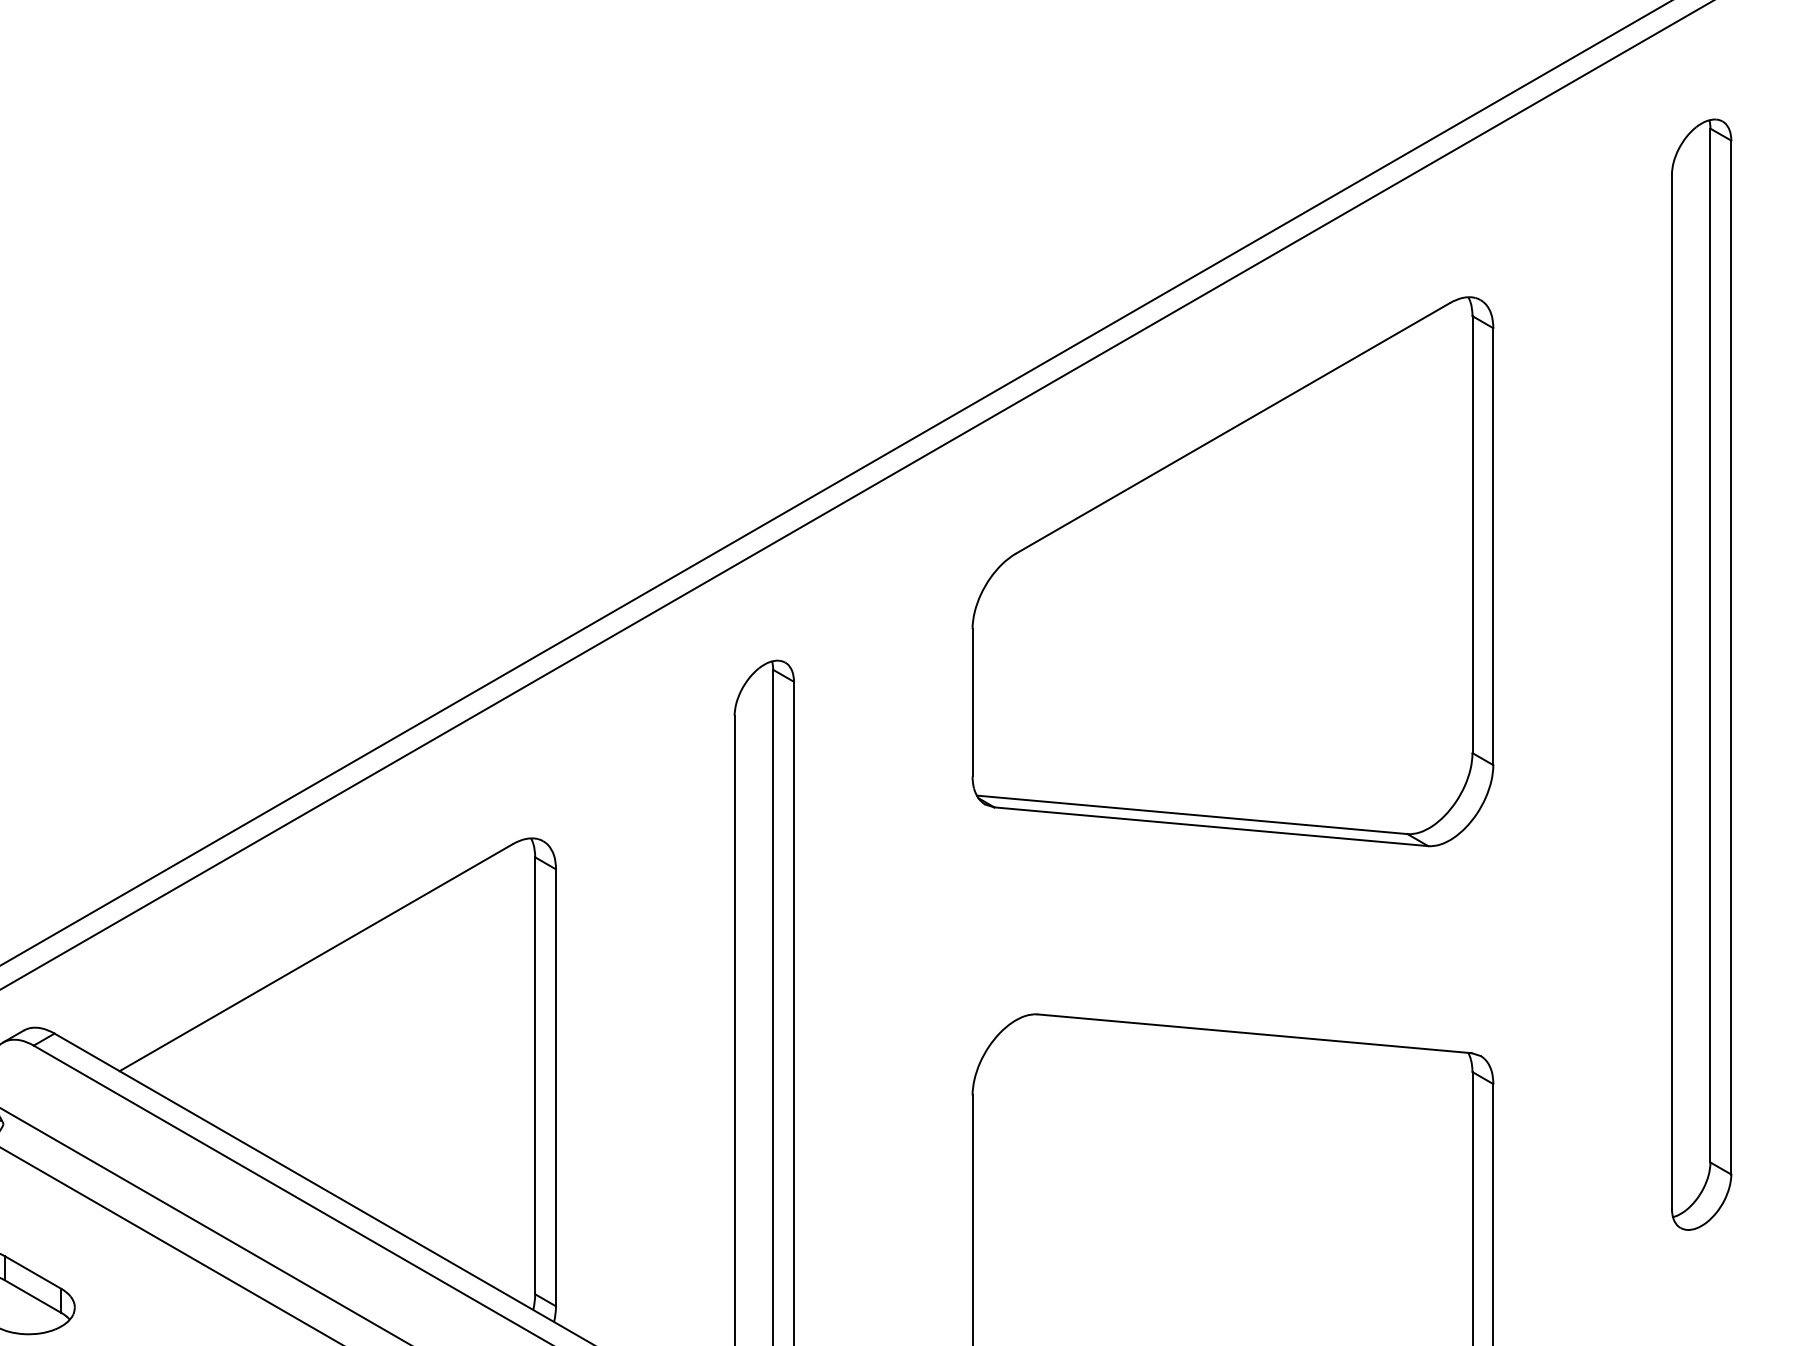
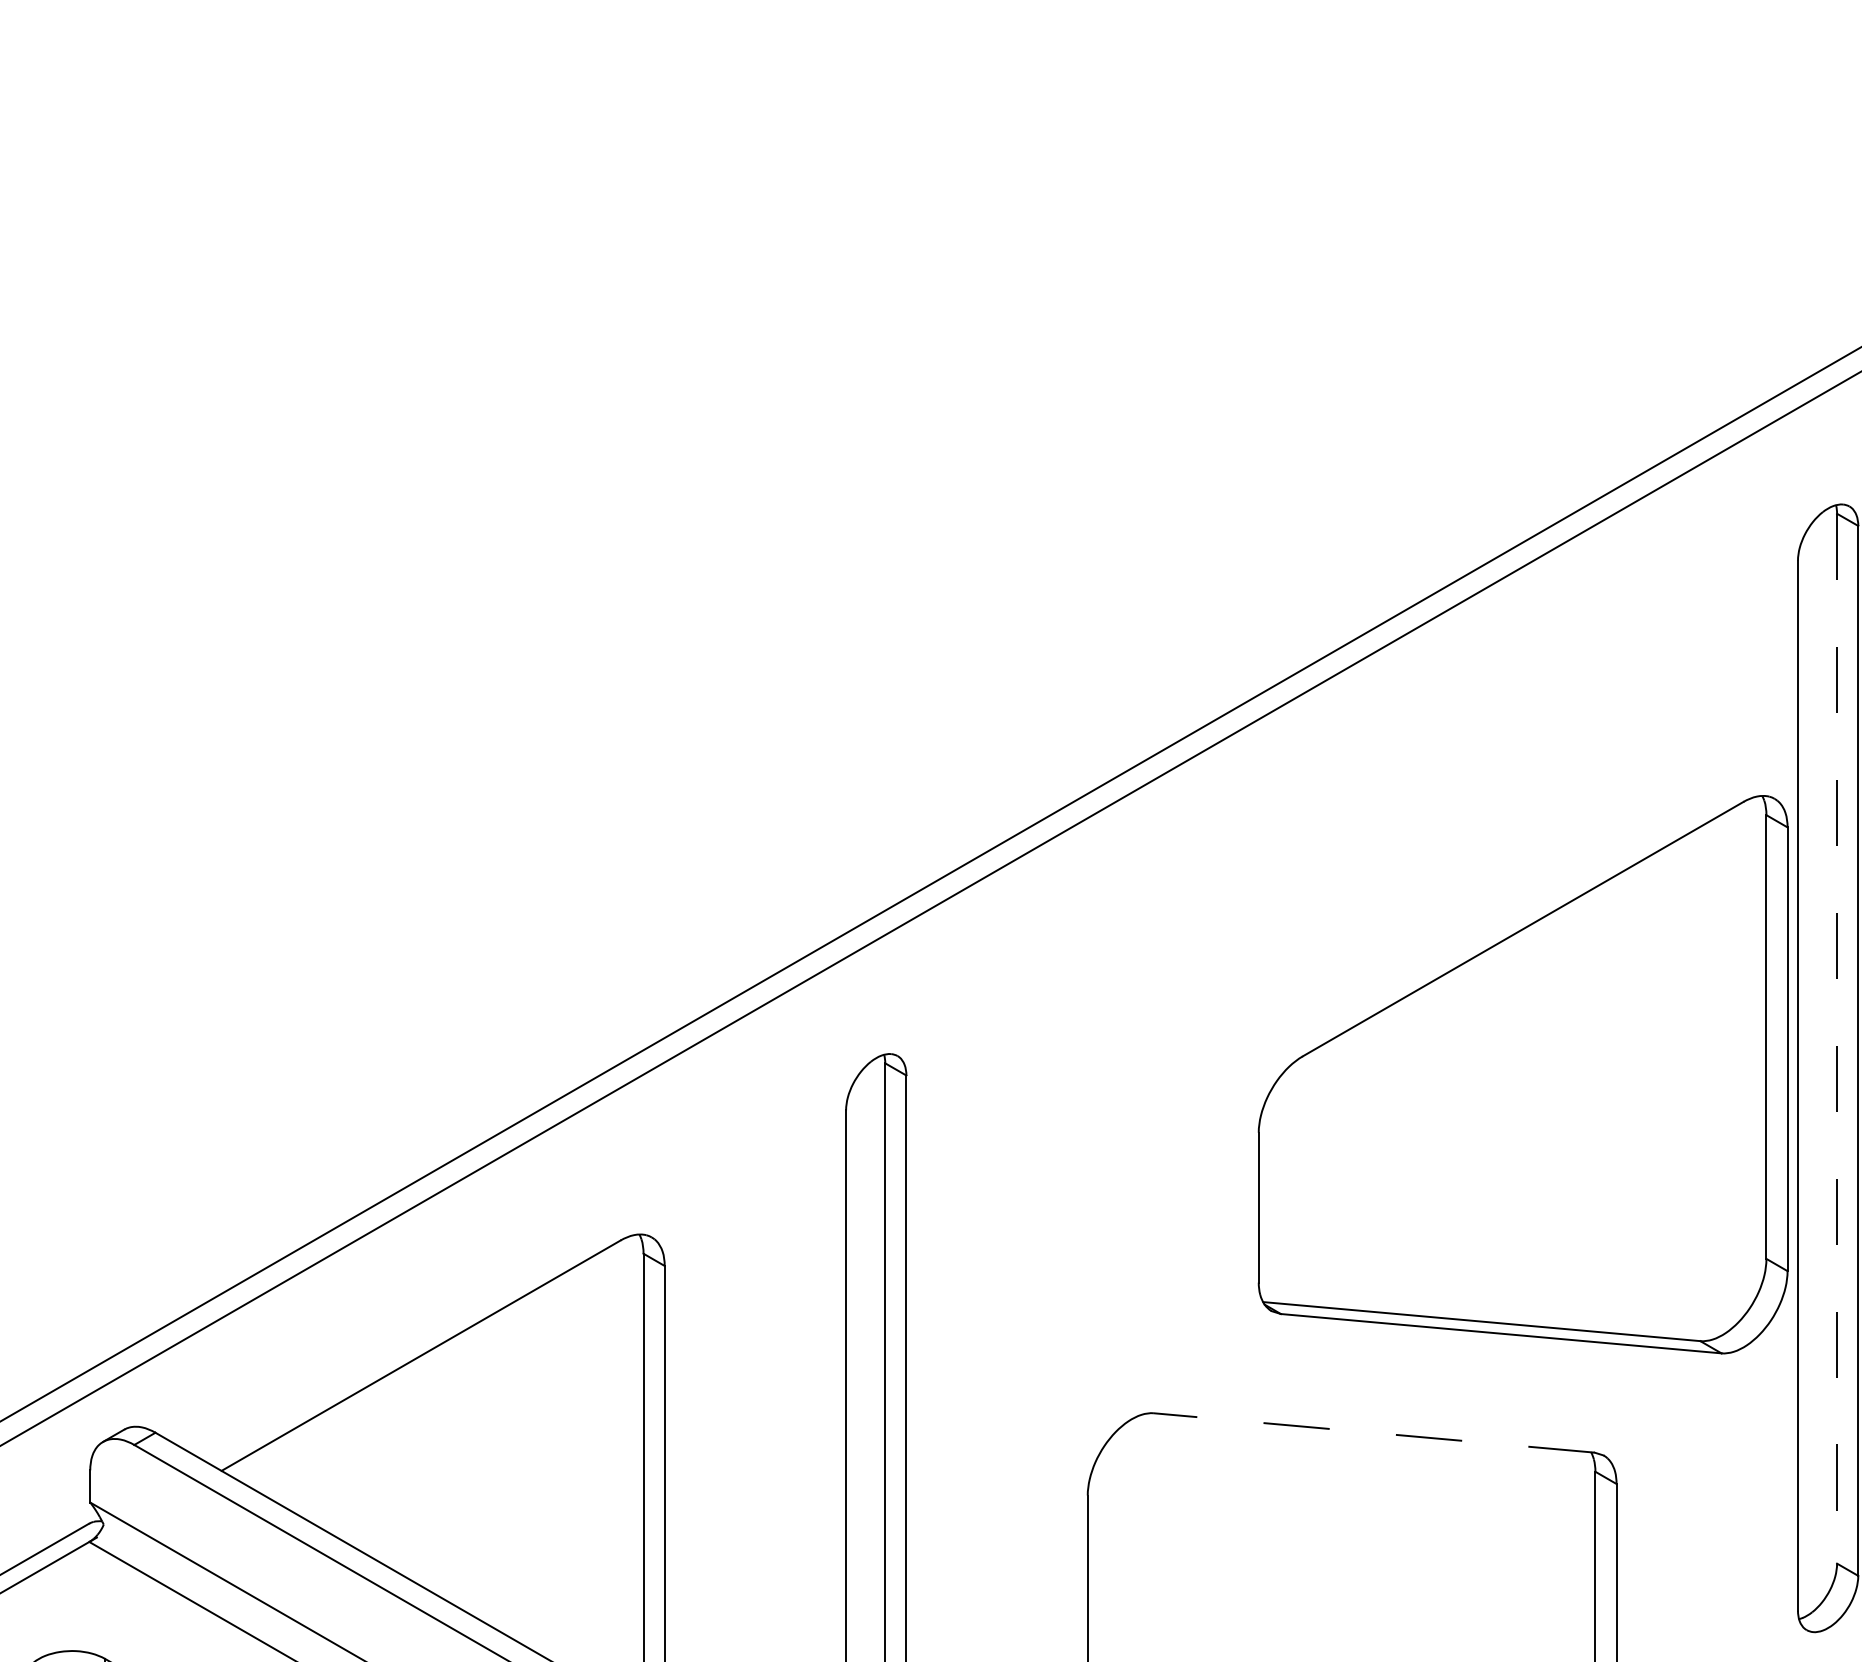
part: (1232, 571) -> (1522, 1074), moved
line: (1710, 645) -> (1837, 1038), solid -> dashed
line: (1253, 1033) -> (1373, 1432), solid -> dashed

